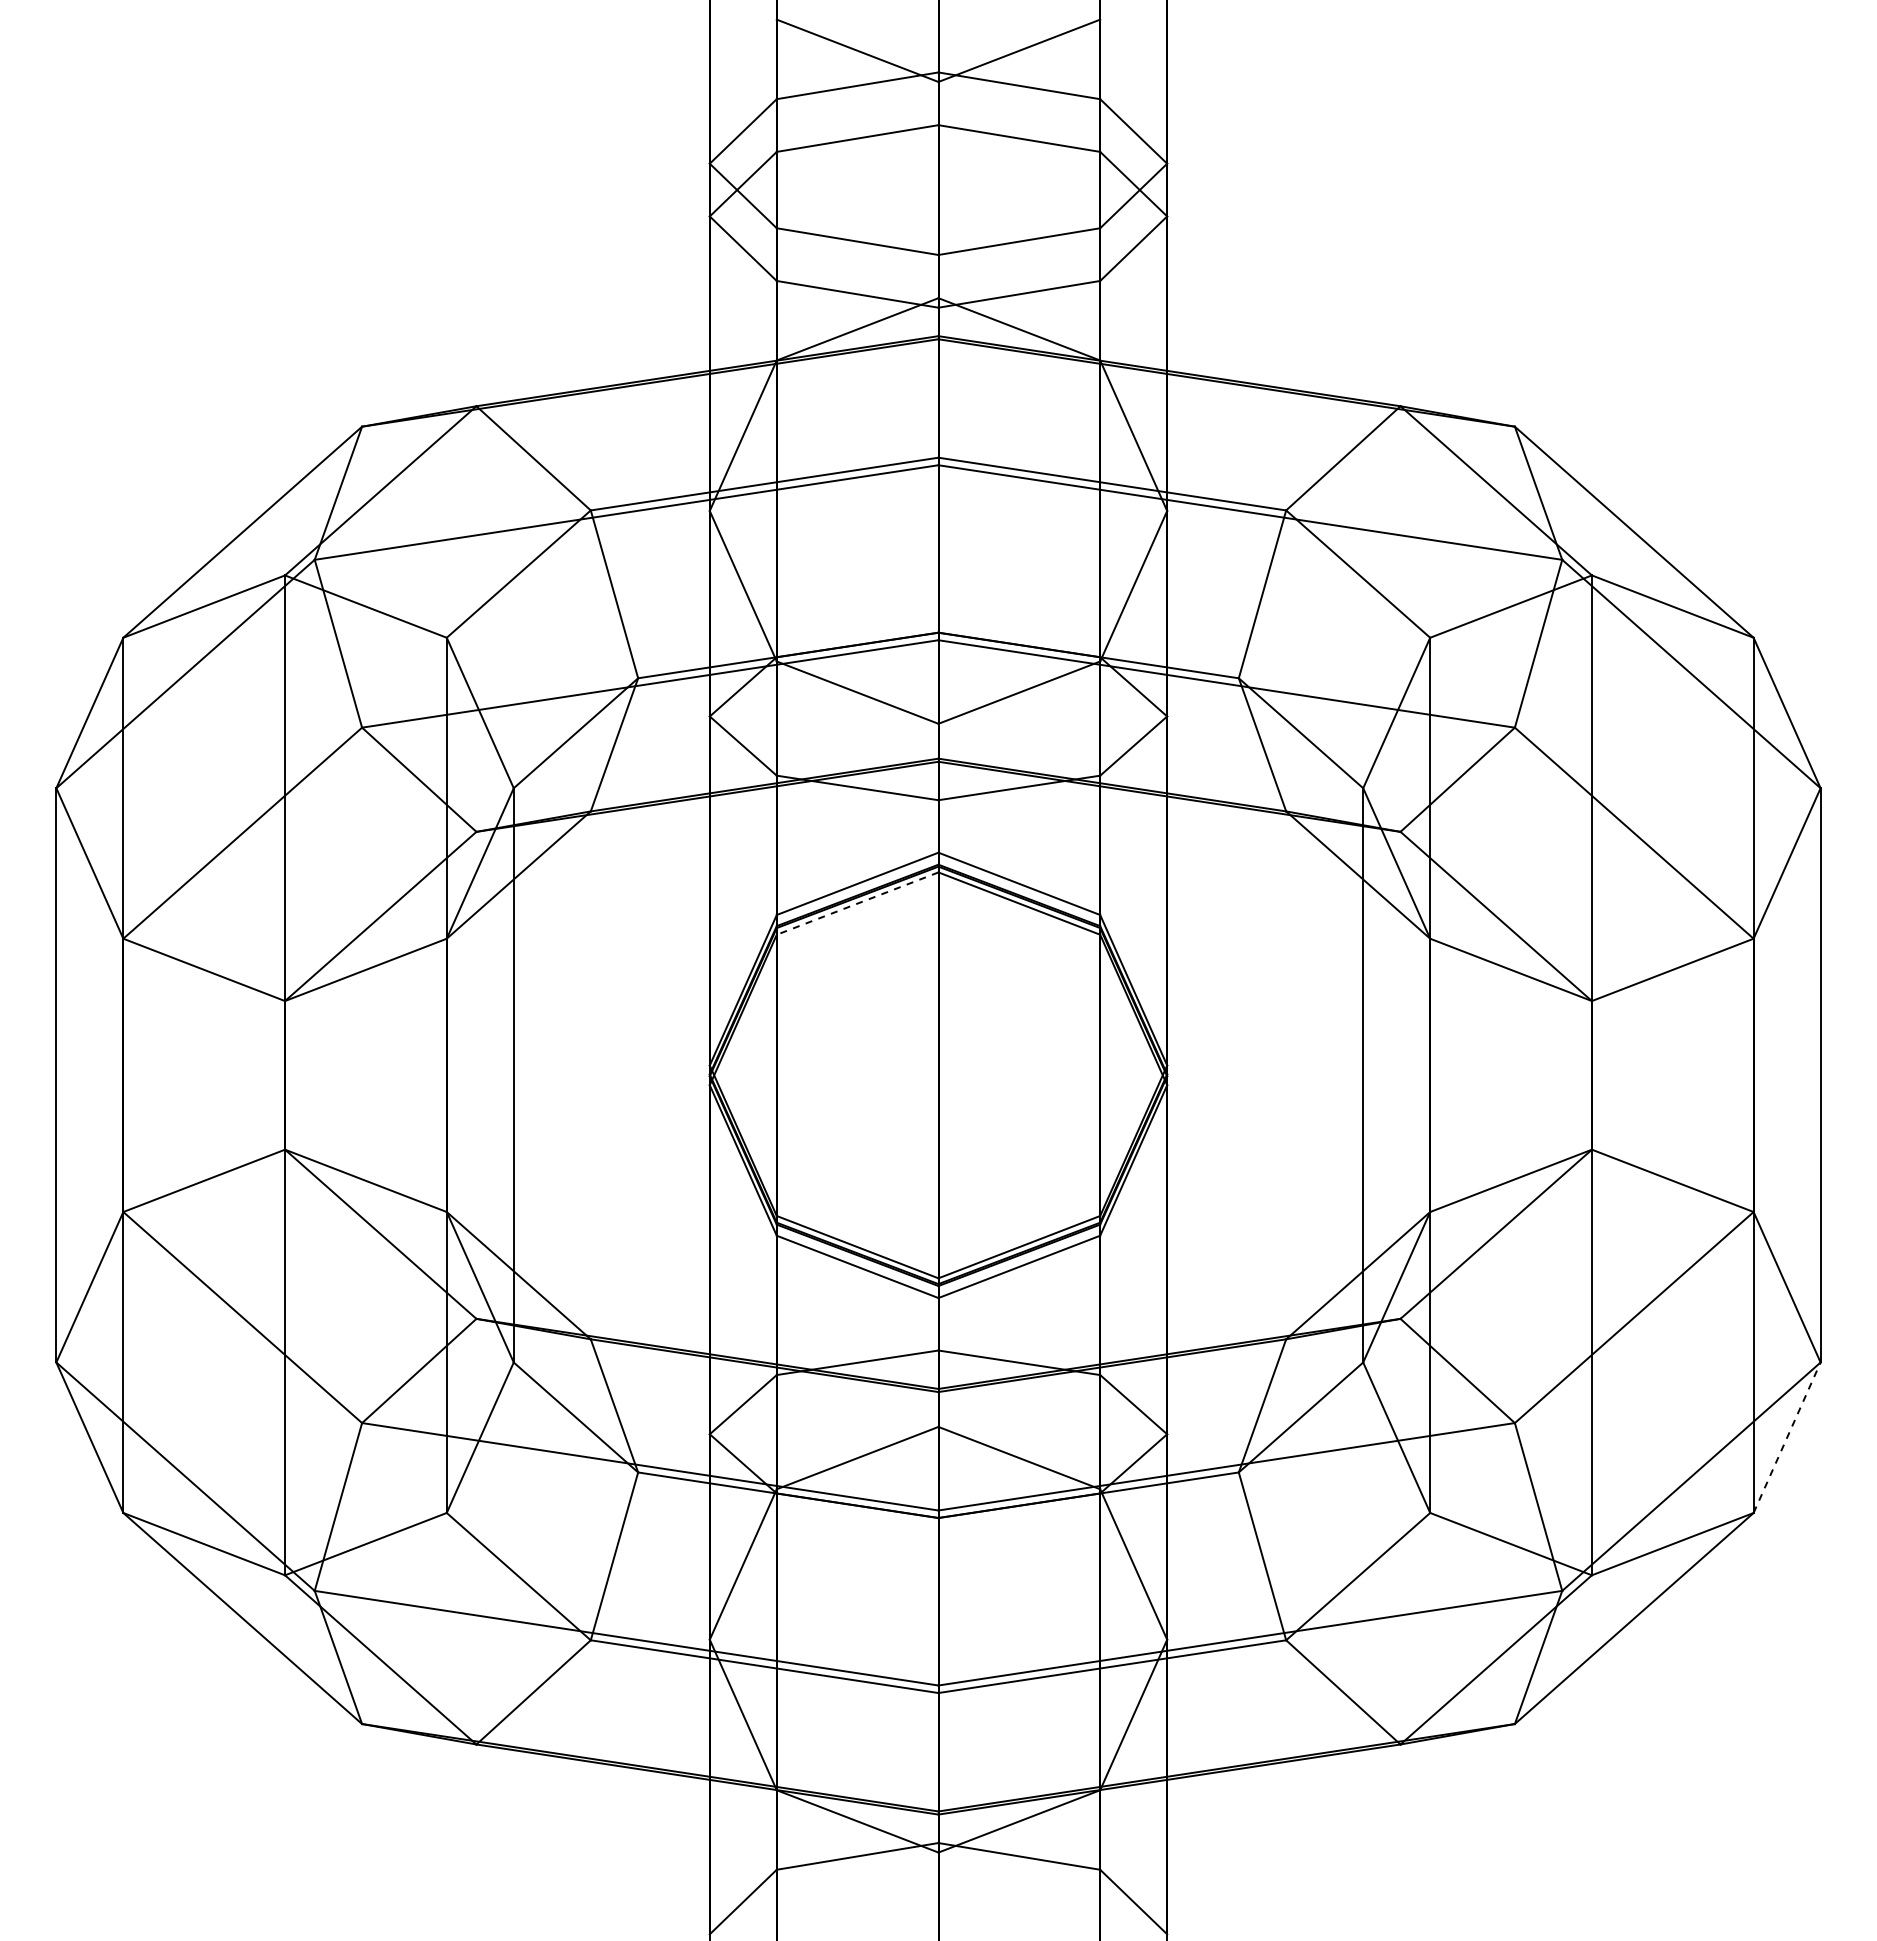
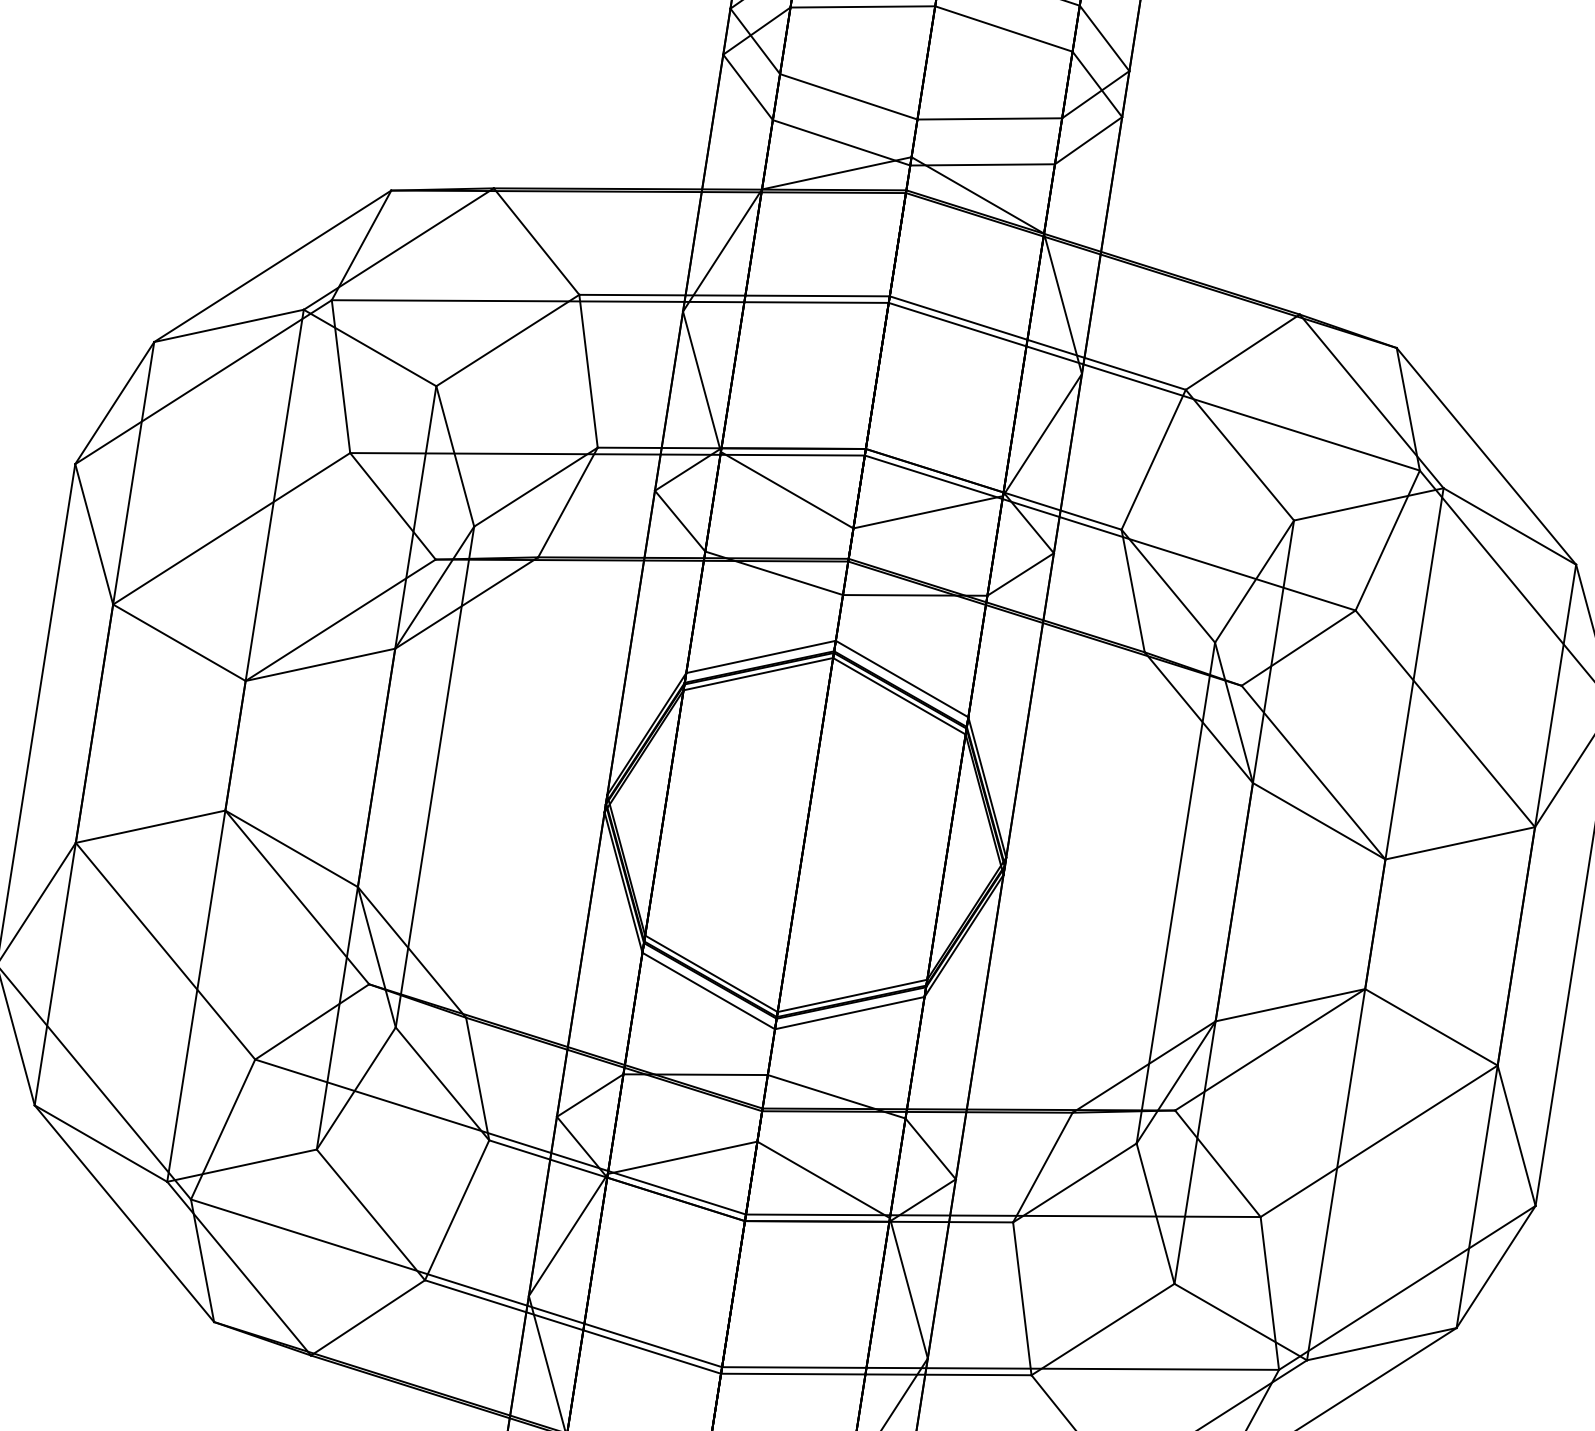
line: (857, 903) -> (758, 674), dashed -> solid
line: (1787, 1437) -> (1496, 1266), dashed -> solid

